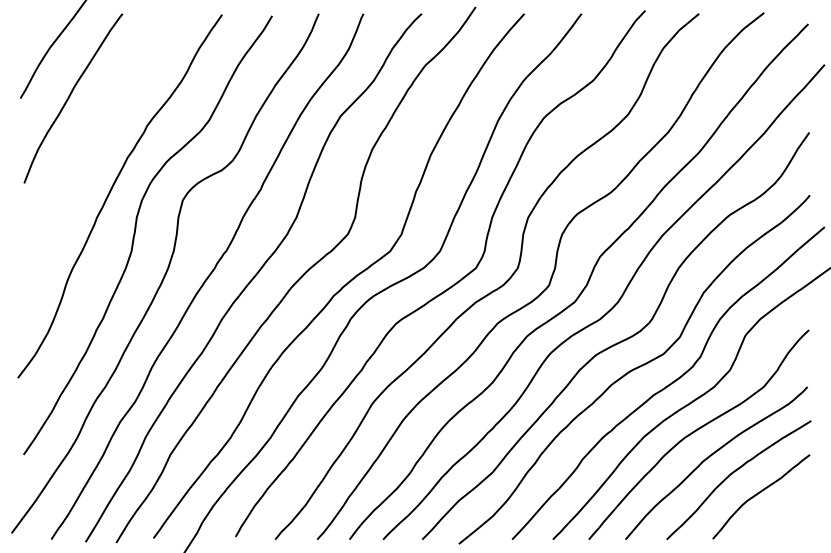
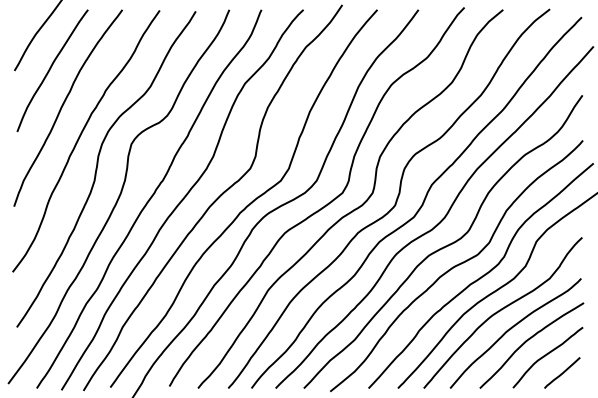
curve: (88, 146) -> (63, 105), added
line: (781, 517) -> (562, 372), added

